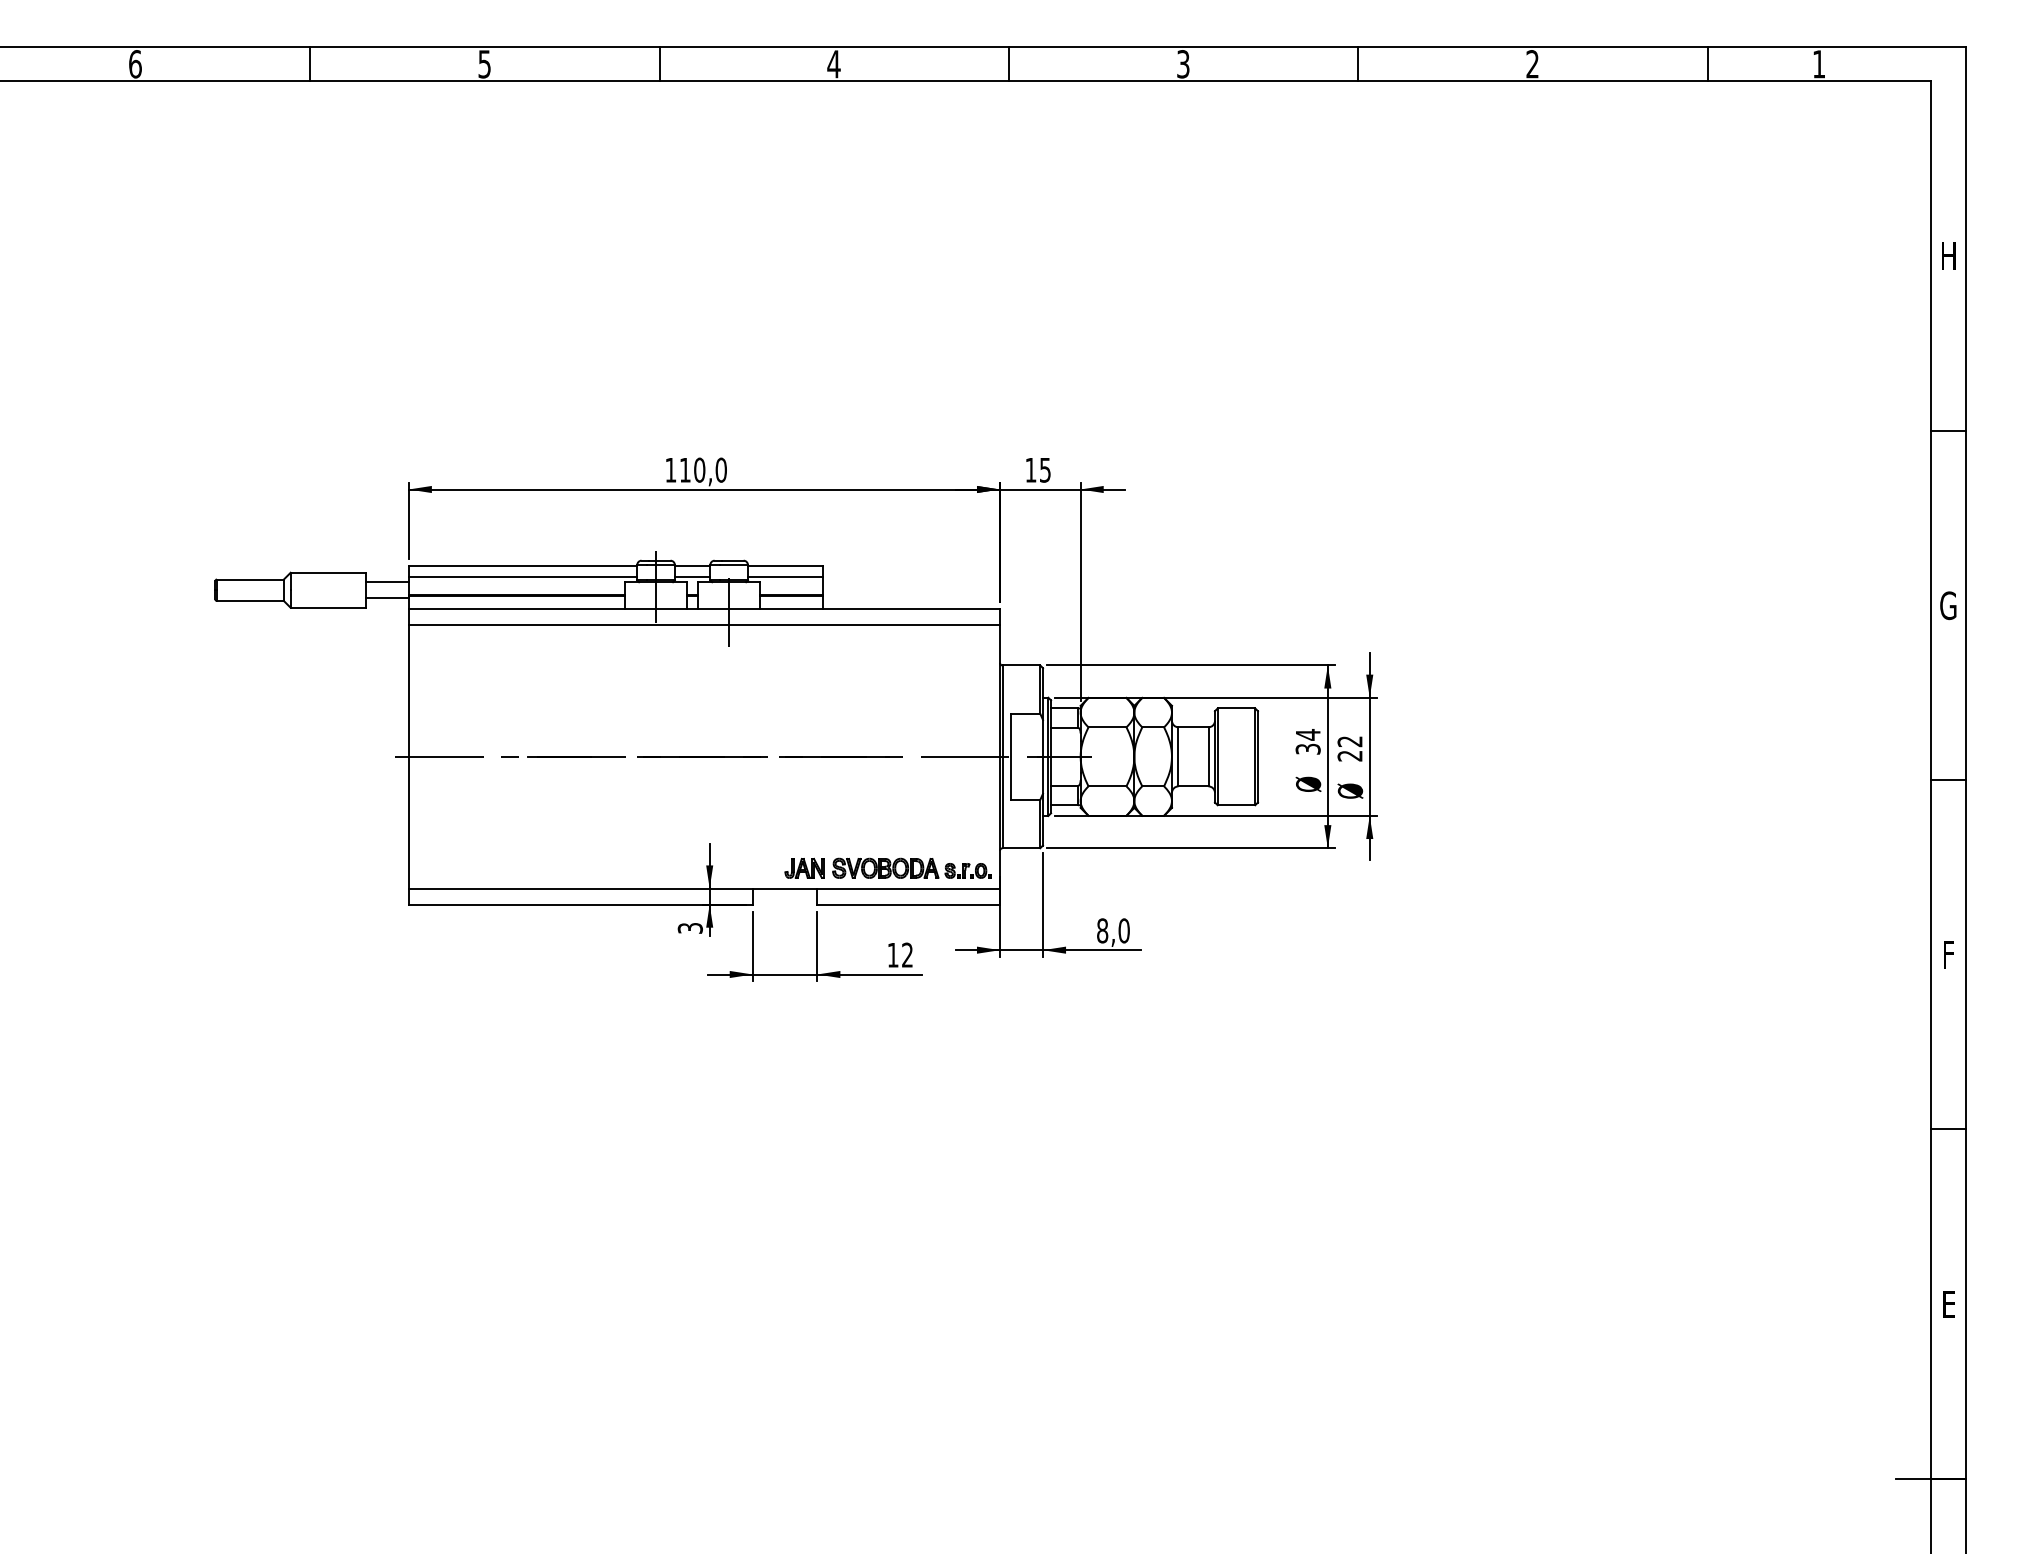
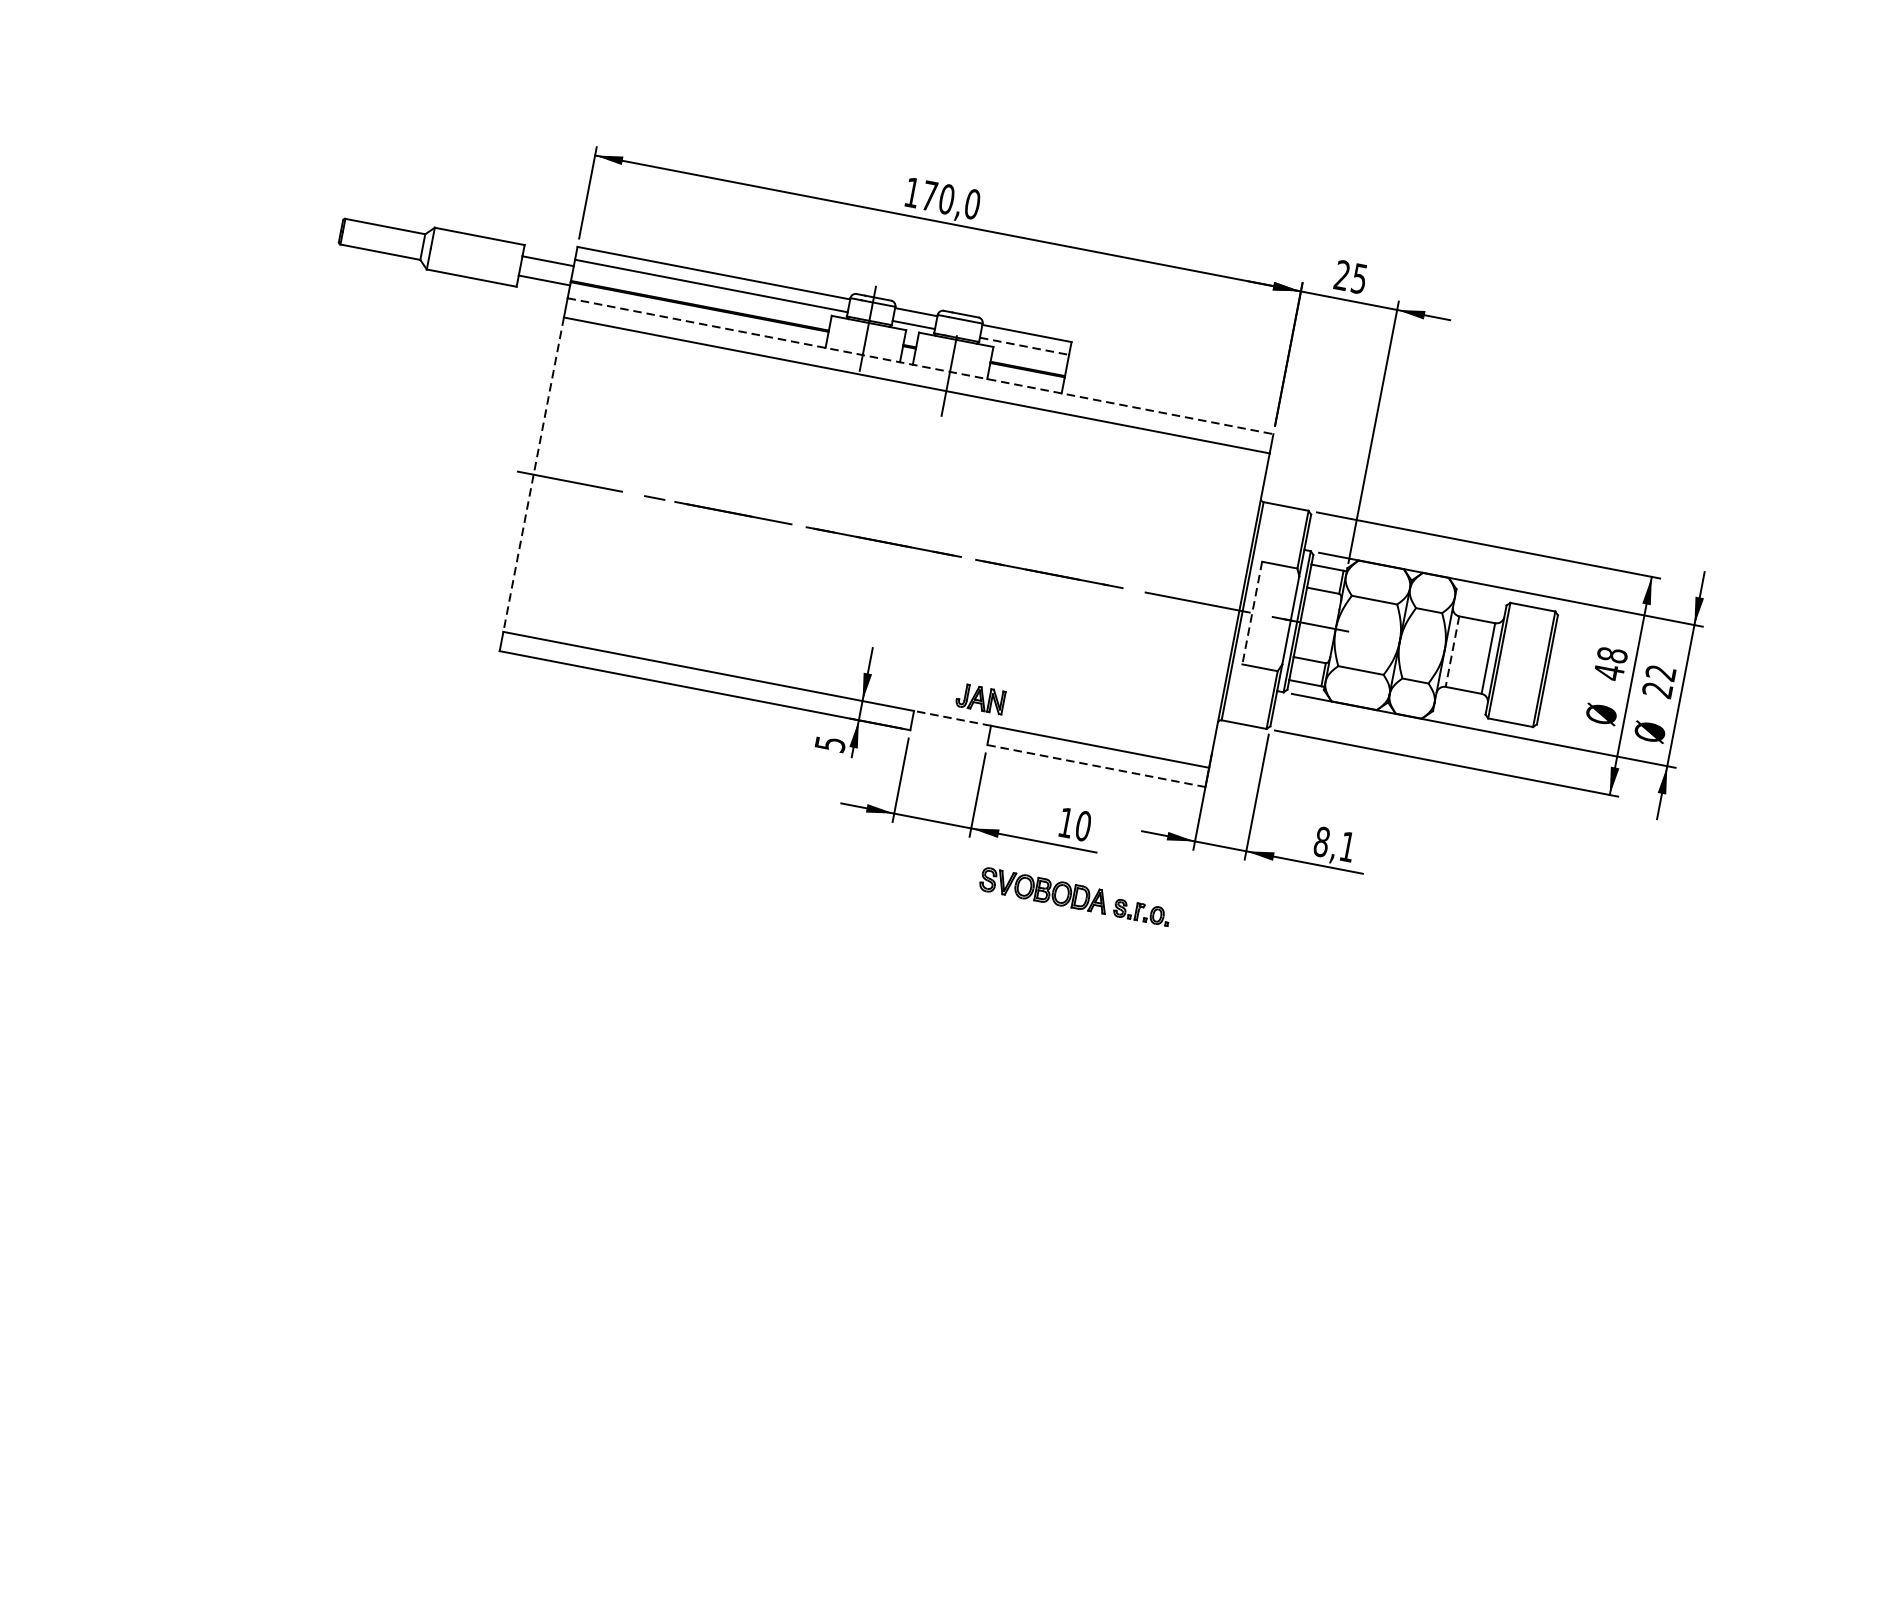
text: (1030, 469) -> (1341, 274), 15 -> 25
text: (685, 470) -> (929, 196), 110,0 -> 170,0
line: (785, 576) -> (1024, 345), solid -> dashed
line: (704, 609) -> (920, 366), solid -> dashed
text: (1307, 742) -> (1609, 664), 34 -> 48
line: (408, 756) -> (533, 474), solid -> dashed
line: (1010, 756) -> (1252, 612), solid -> dashed
line: (1178, 756) -> (1452, 651), solid -> dashed
part: (911, 867) -> (1074, 895), moved
line: (784, 888) -> (951, 718), solid -> dashed
line: (909, 904) -> (1097, 766), solid -> dashed
text: (689, 928) -> (829, 744), 3 -> 5
text: (1123, 930) -> (1346, 846), 8,0 -> 8,1
text: (907, 954) -> (1083, 825), 12 -> 10

